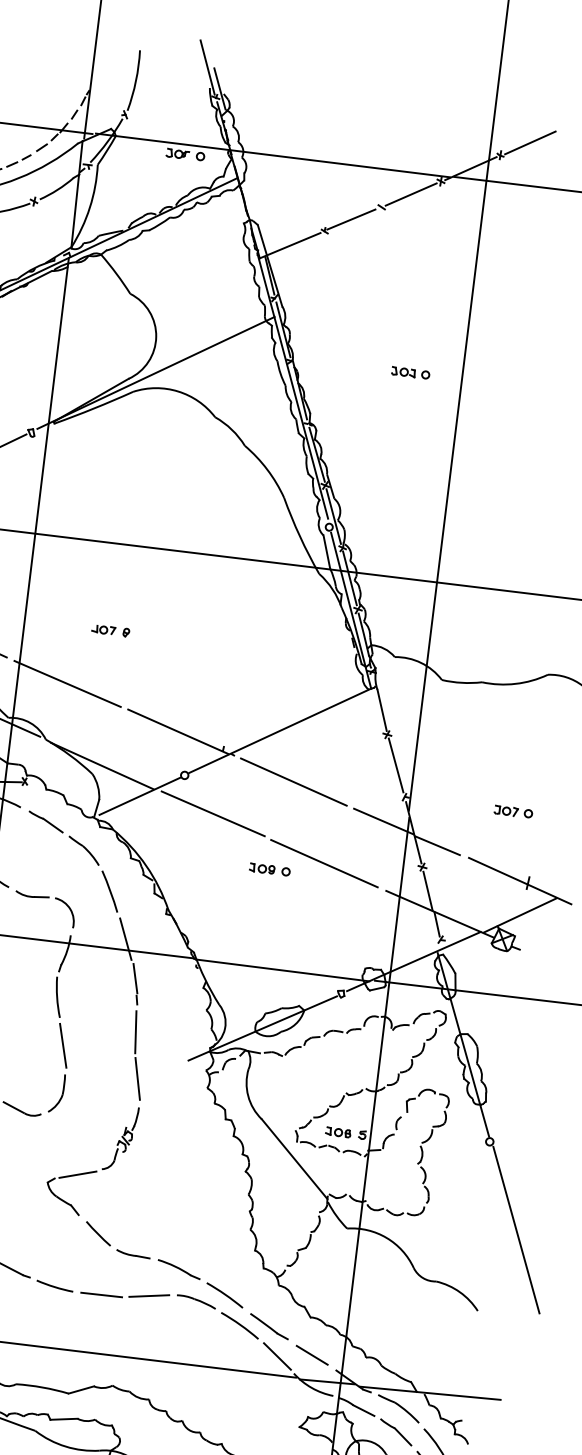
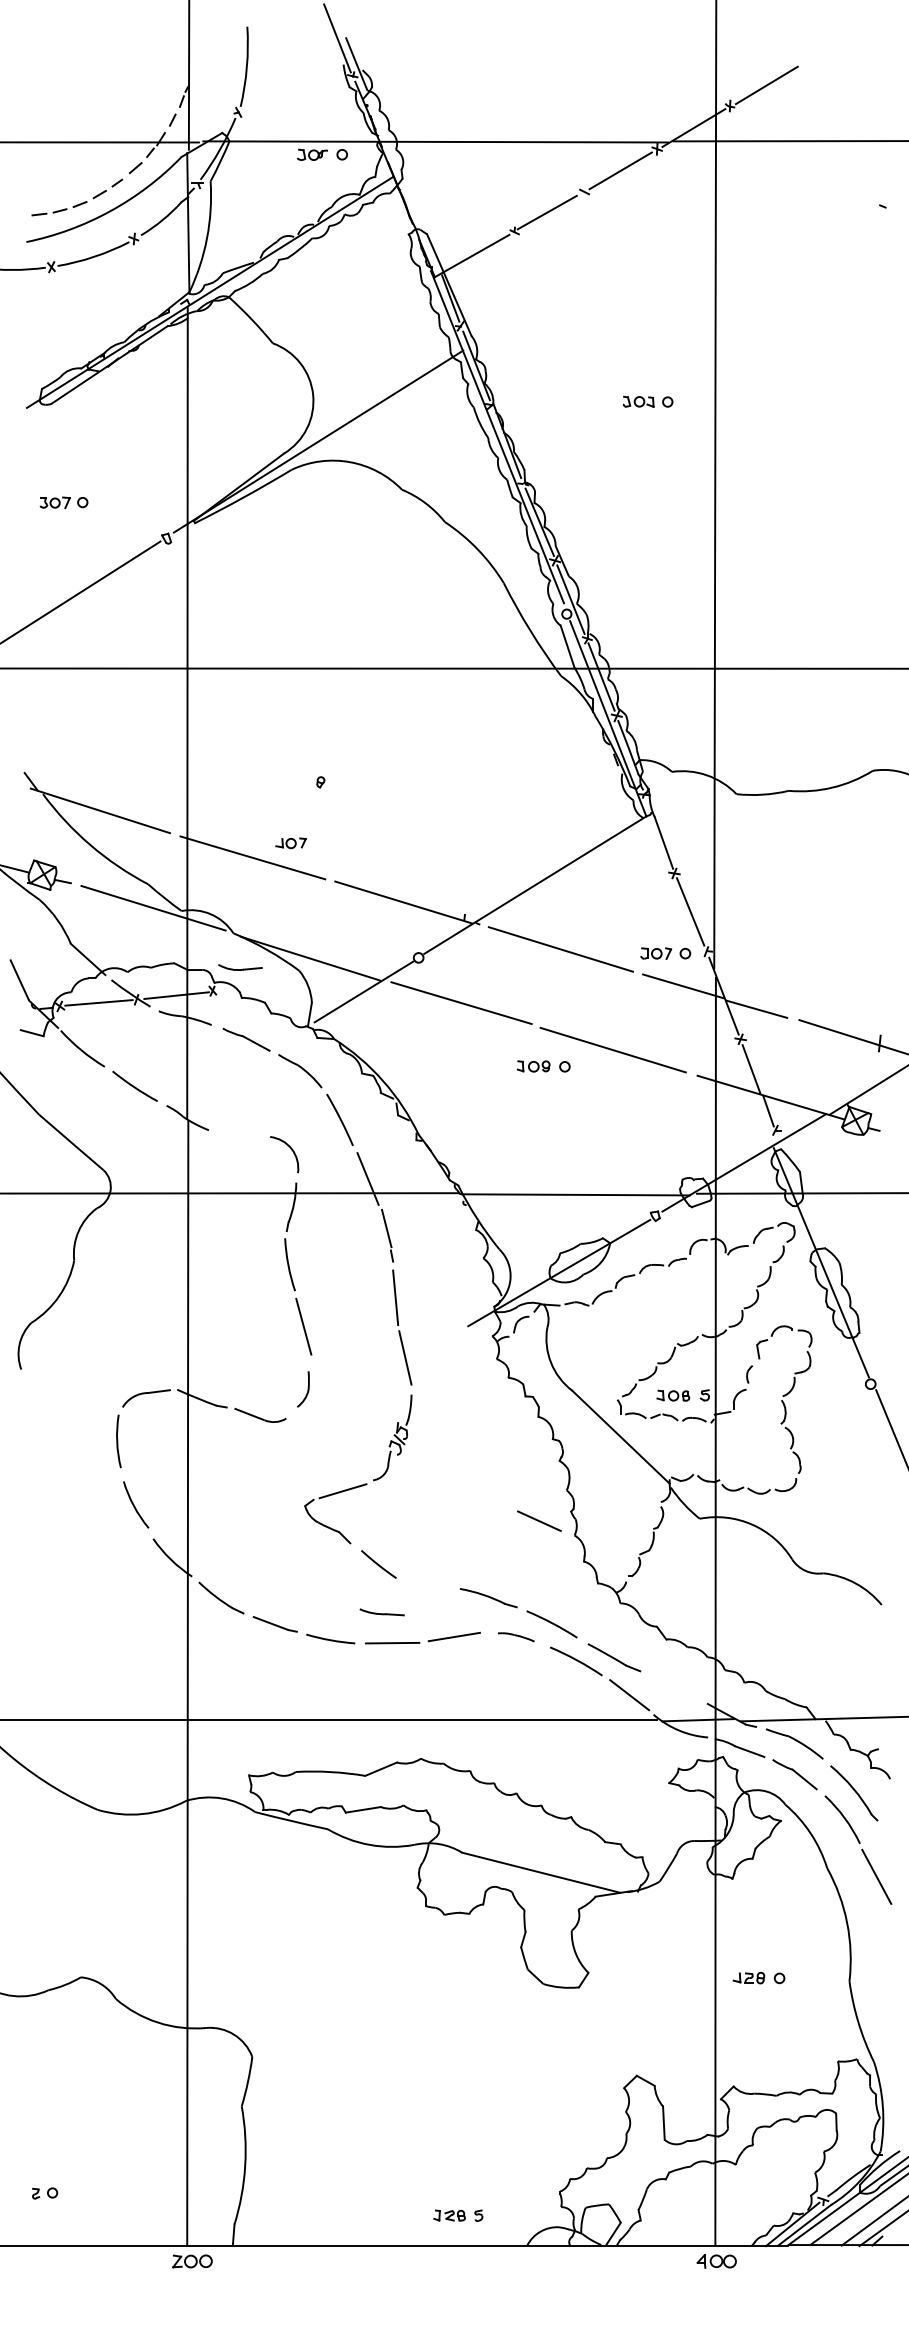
part: (103, 630) -> (290, 843), moved
part: (513, 811) -> (665, 953), moved
part: (32, 895) -> (240, 967), moved
part: (57, 1093) -> (303, 1389), size x0.7
part: (132, 1254) -> (381, 1612), moved
part: (196, 1302) -> (516, 1637), size x0.7
line: (312, 1354) -> (539, 1520), moved

